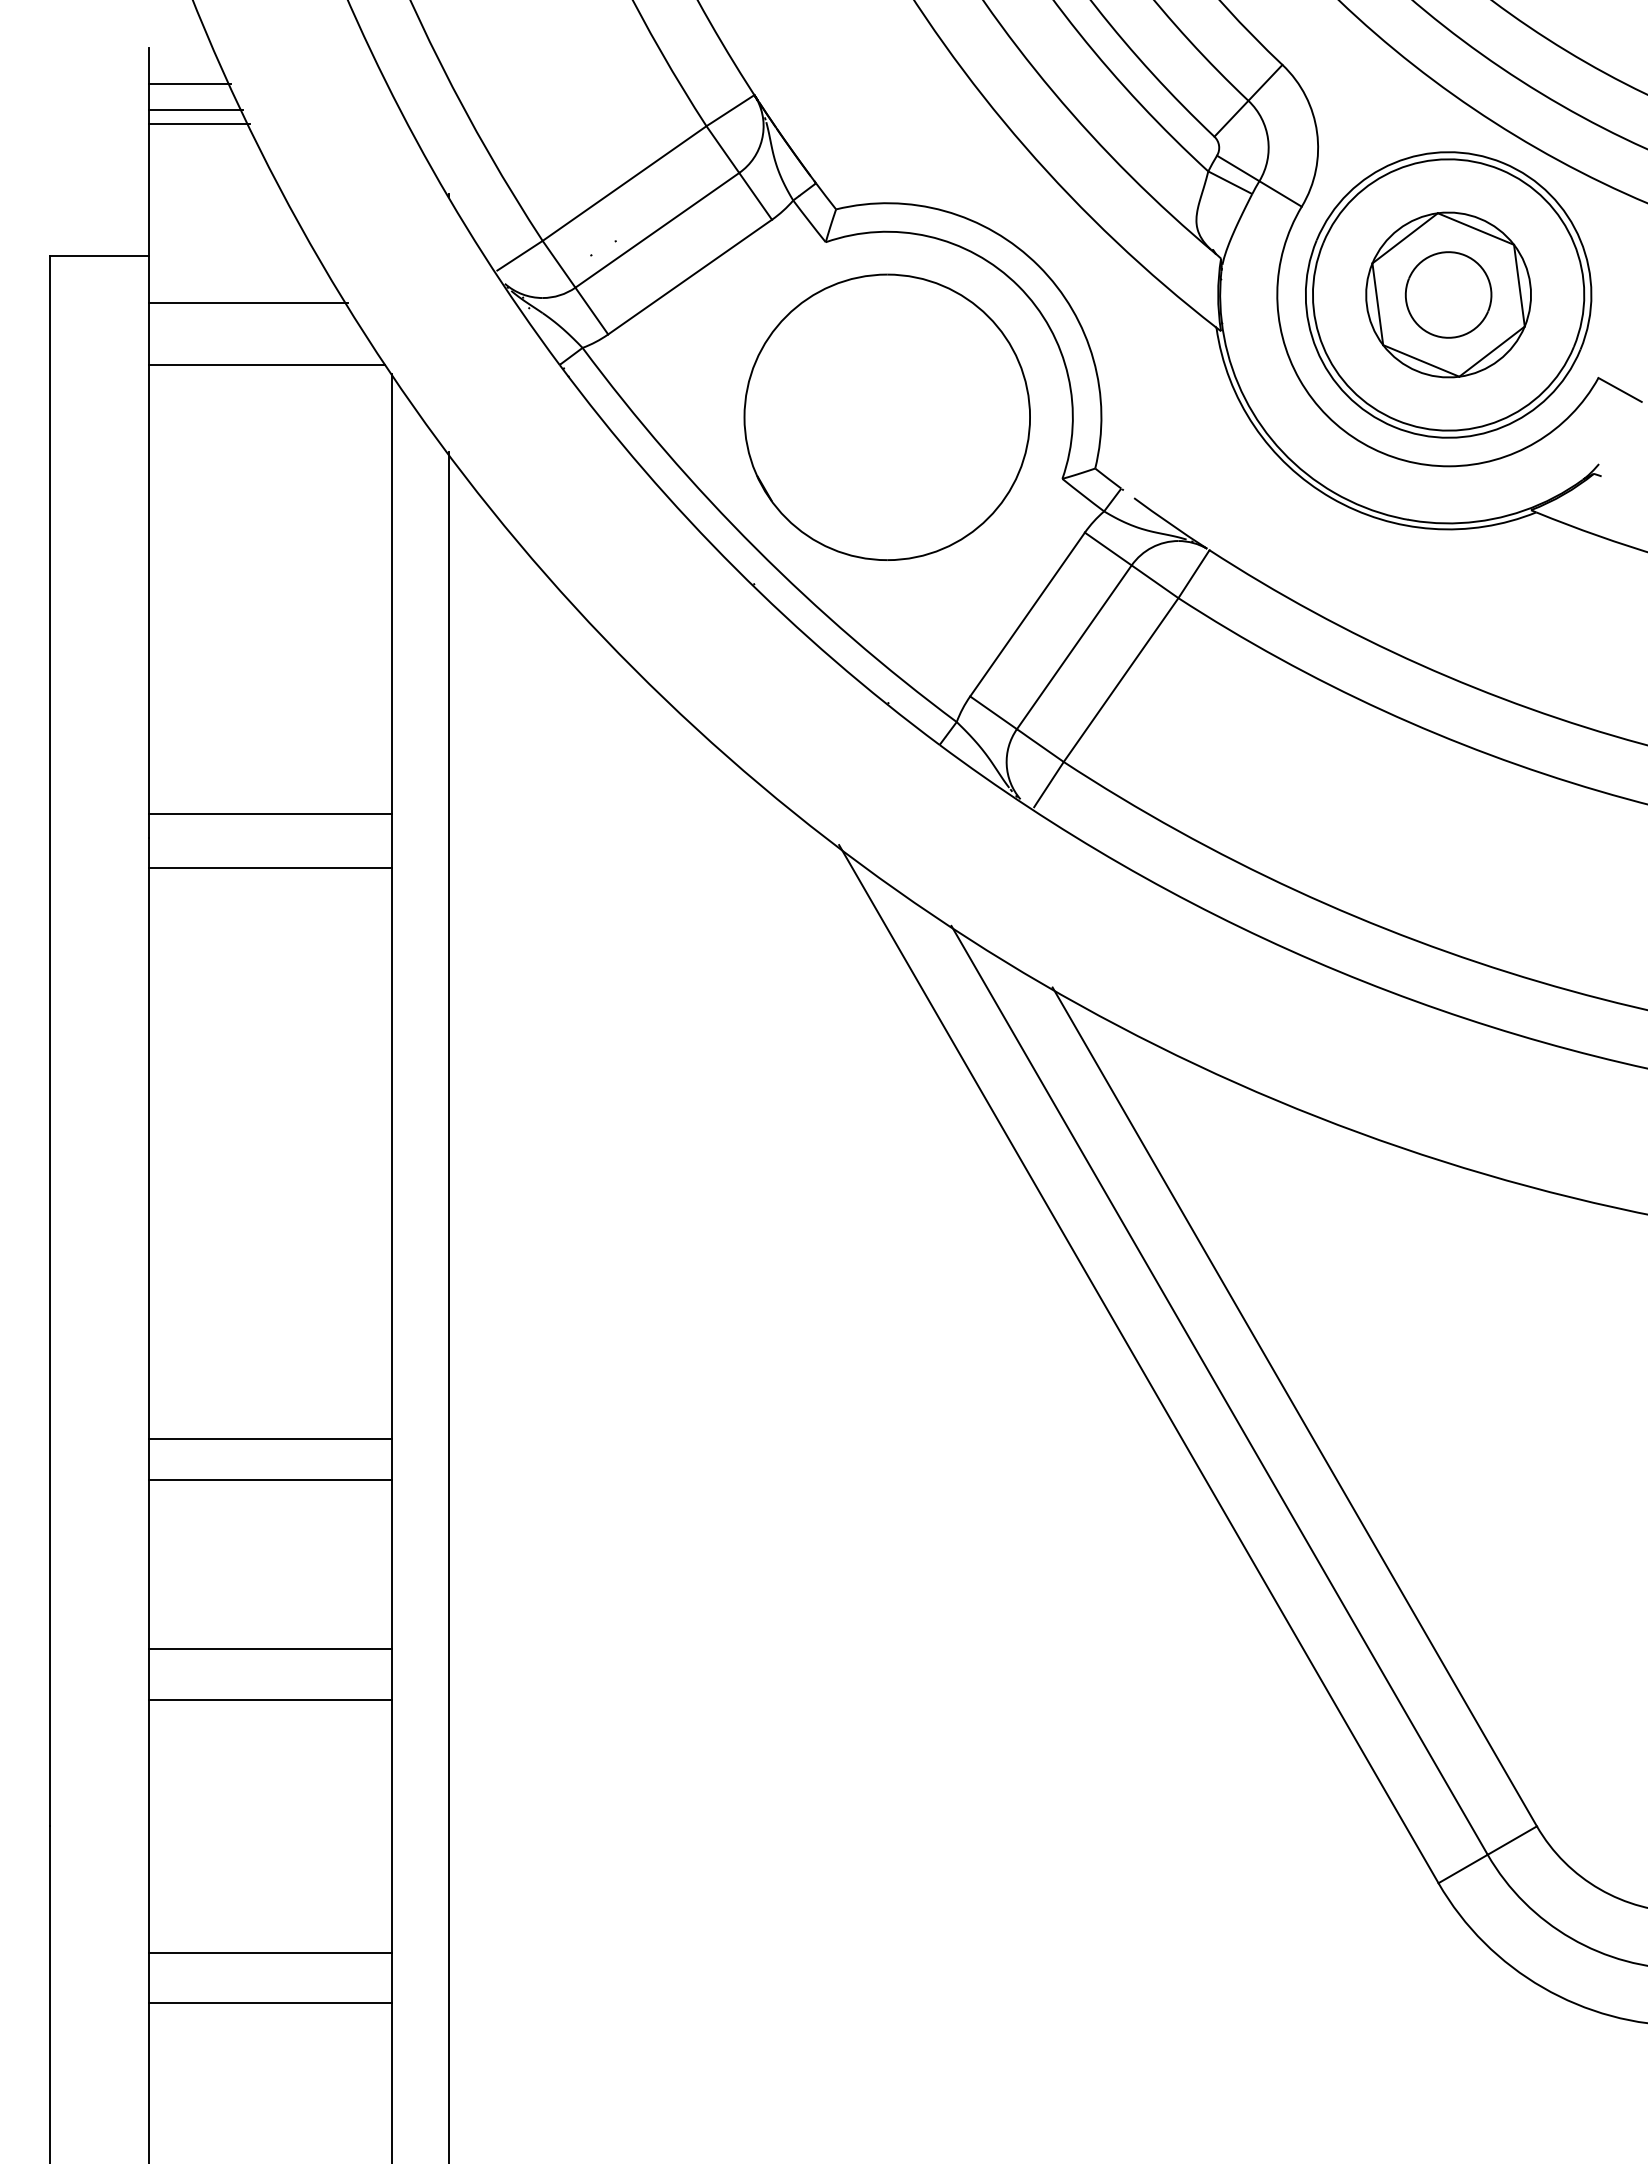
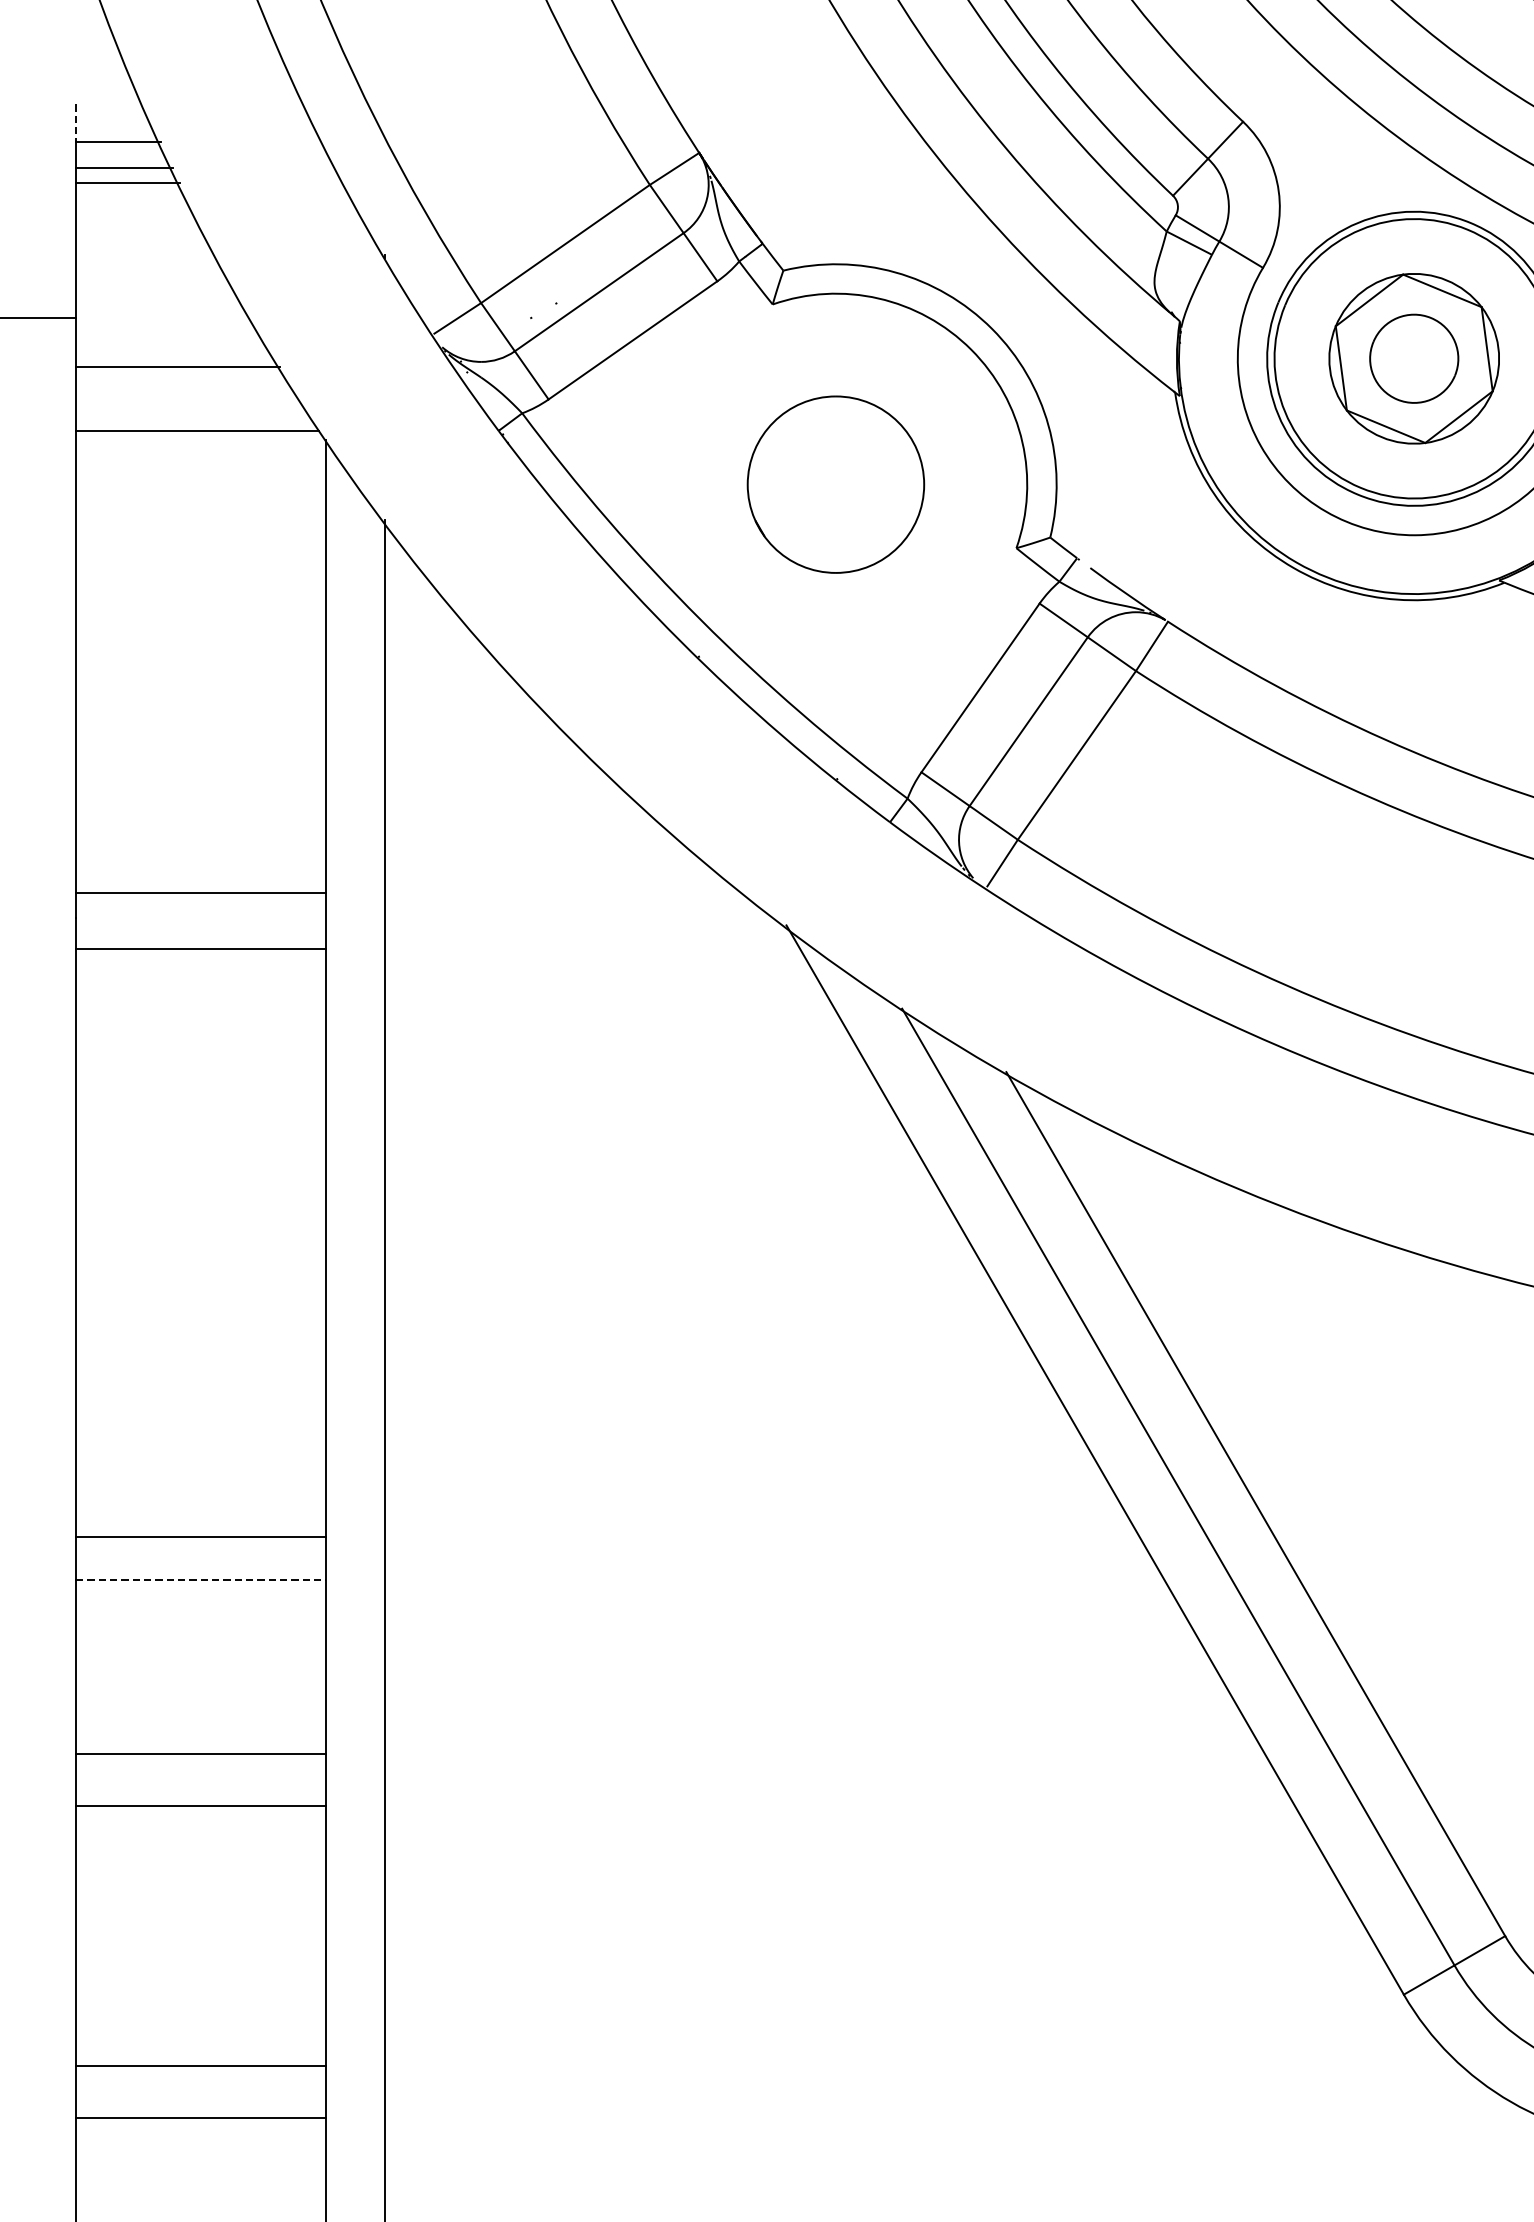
line: (149, 66) -> (76, 123), solid -> dashed
part: (886, 416) -> (835, 483), size x0.6
line: (271, 1480) -> (201, 1579), solid -> dashed

